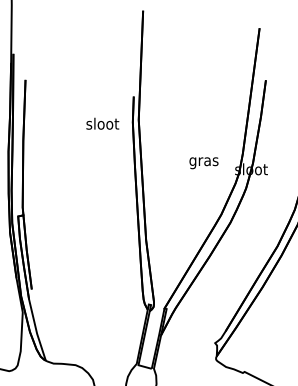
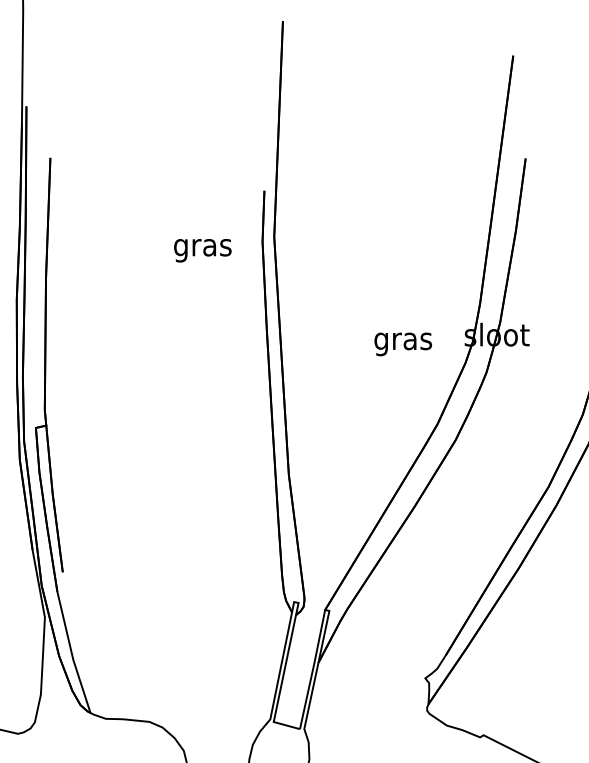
text: (102, 124) -> (202, 246), sloot -> gras
text: (203, 163) -> (402, 344), moved

